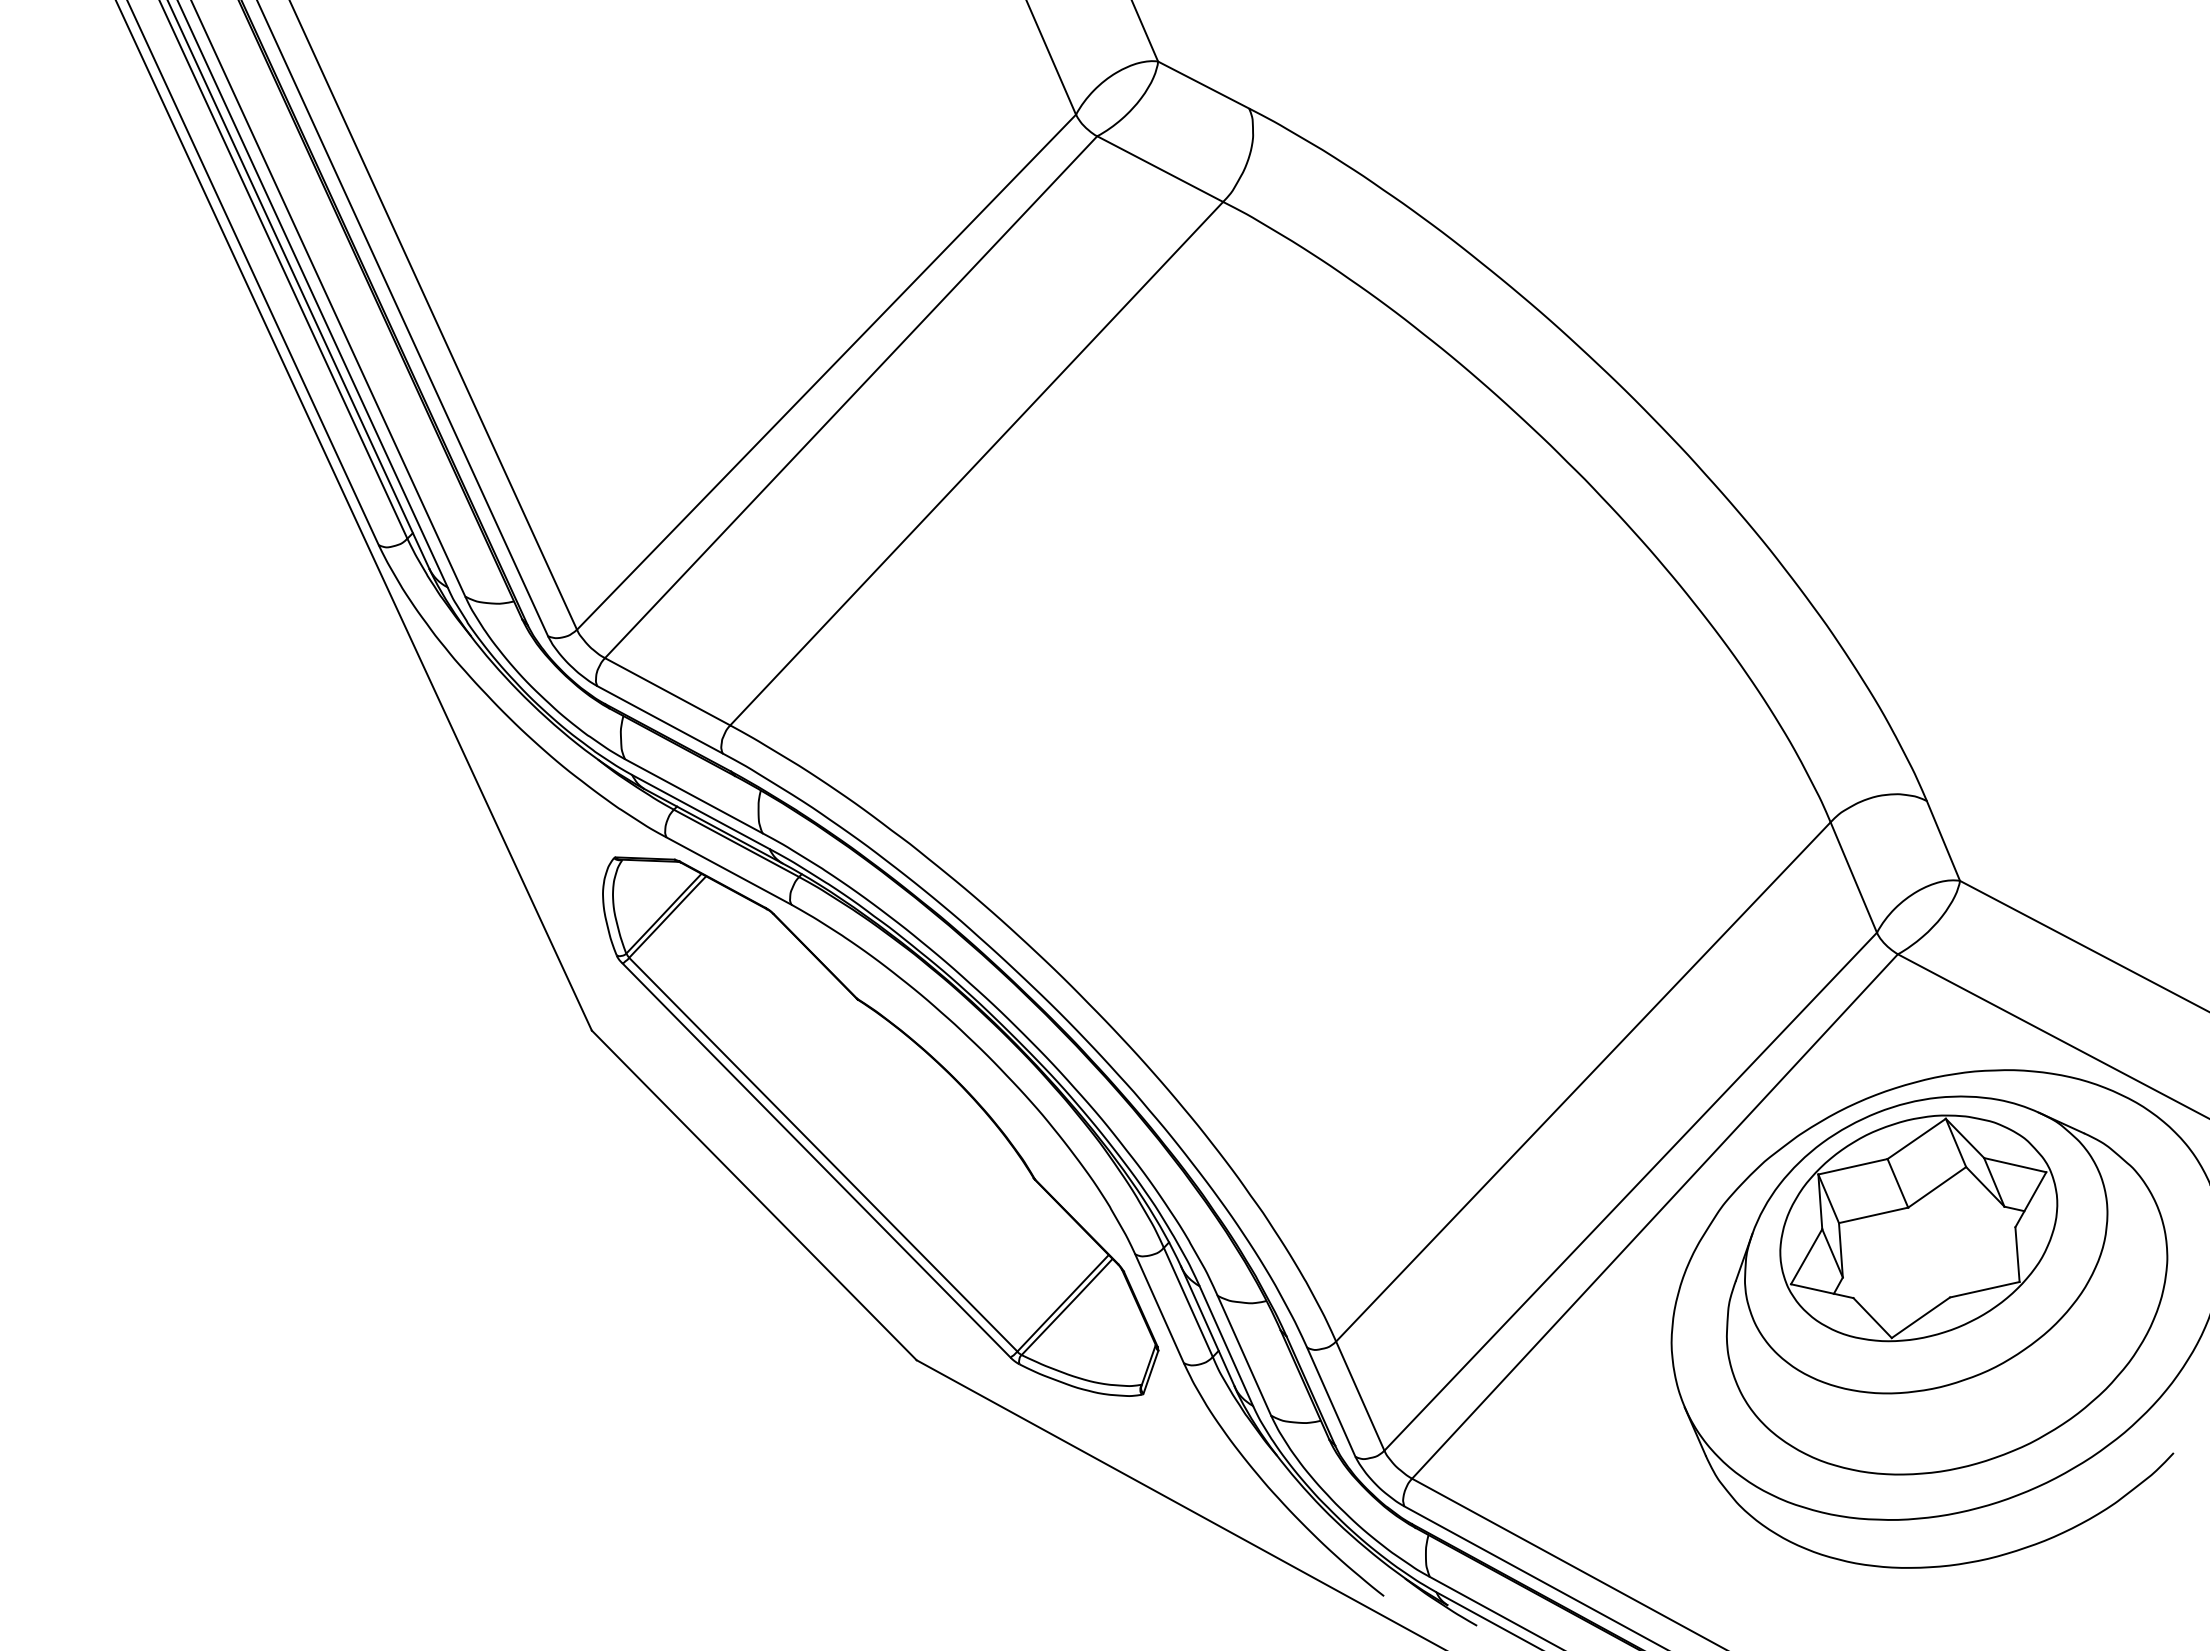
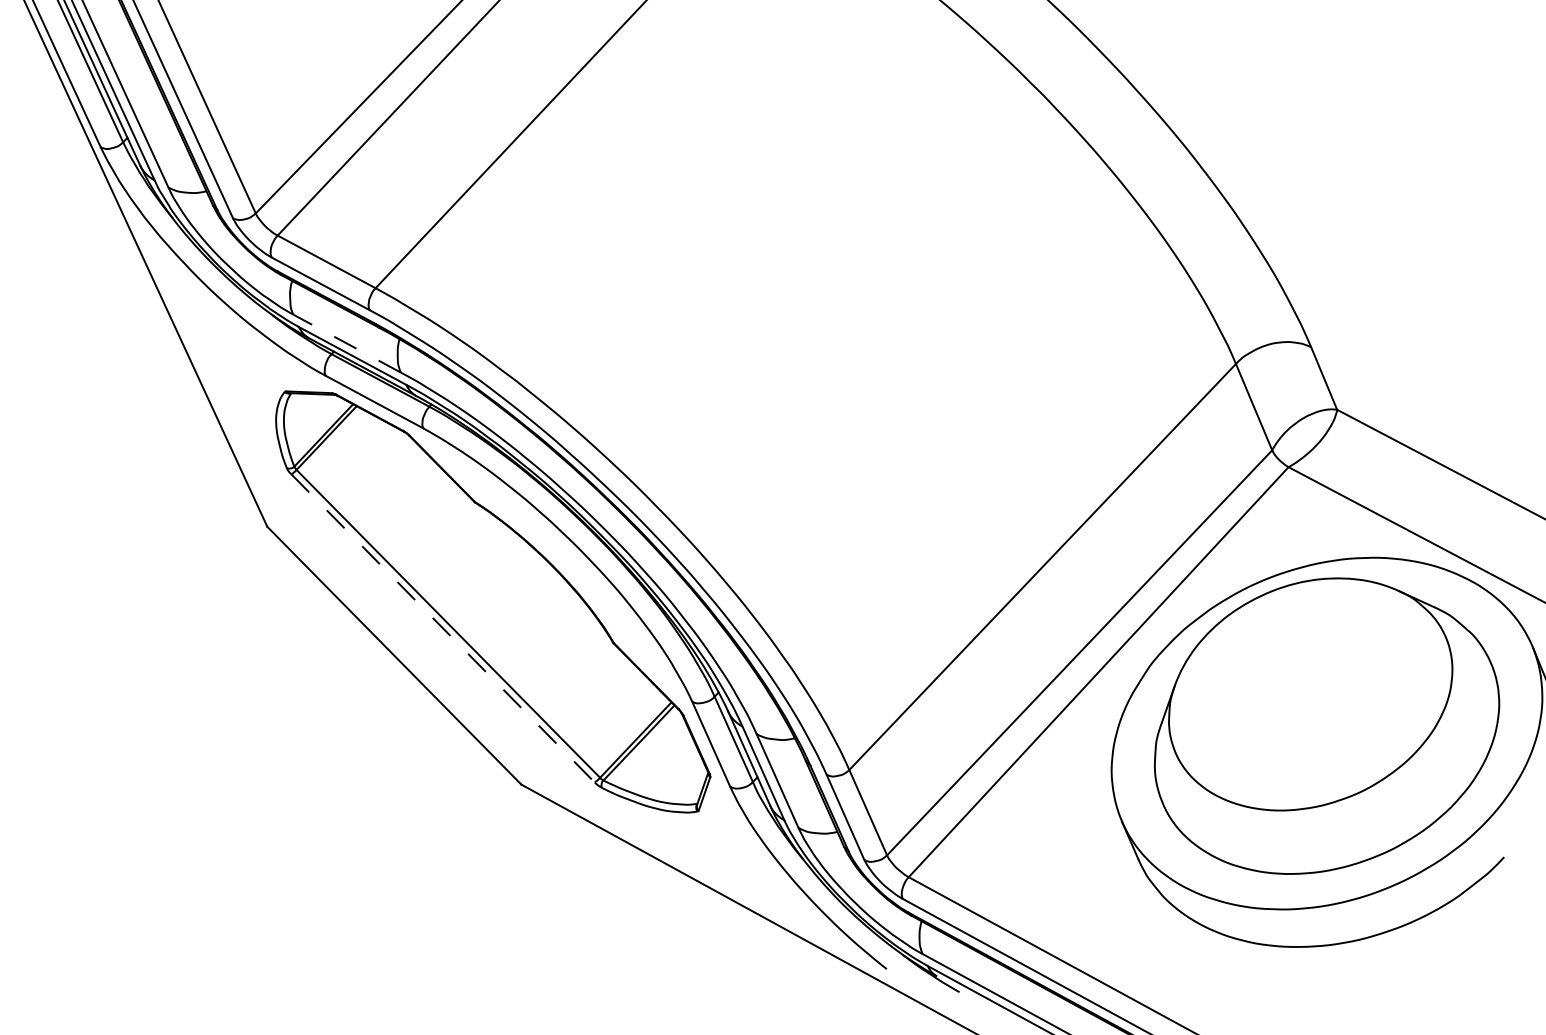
line: (693, 795) -> (346, 343), solid -> dashed
line: (817, 1161) -> (443, 629), solid -> dashed
part: (1918, 1228) -> (1304, 681), removed

